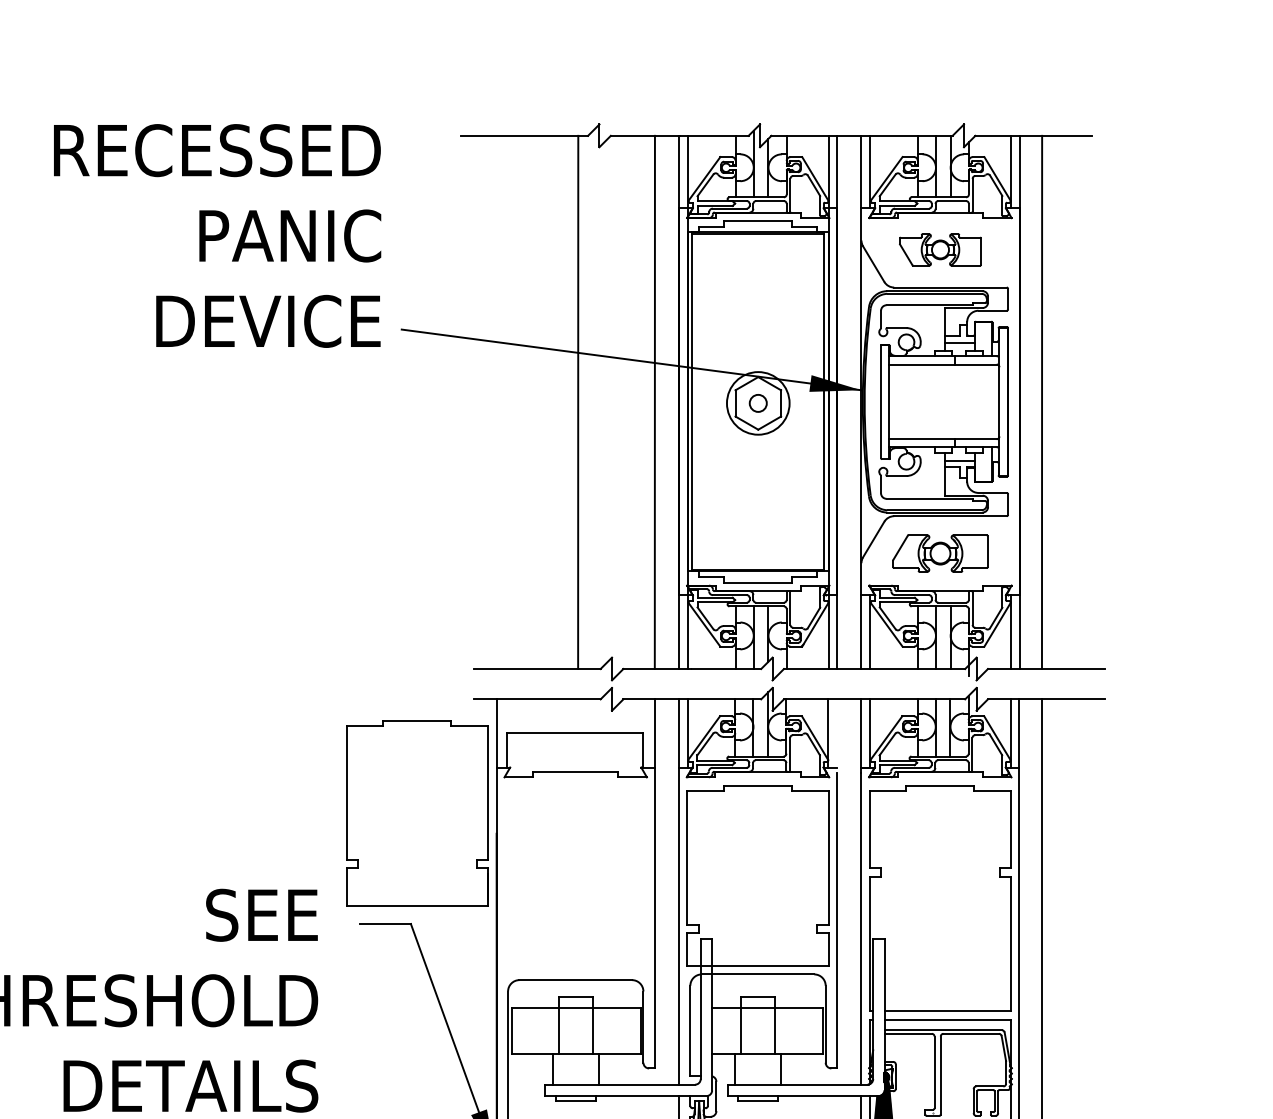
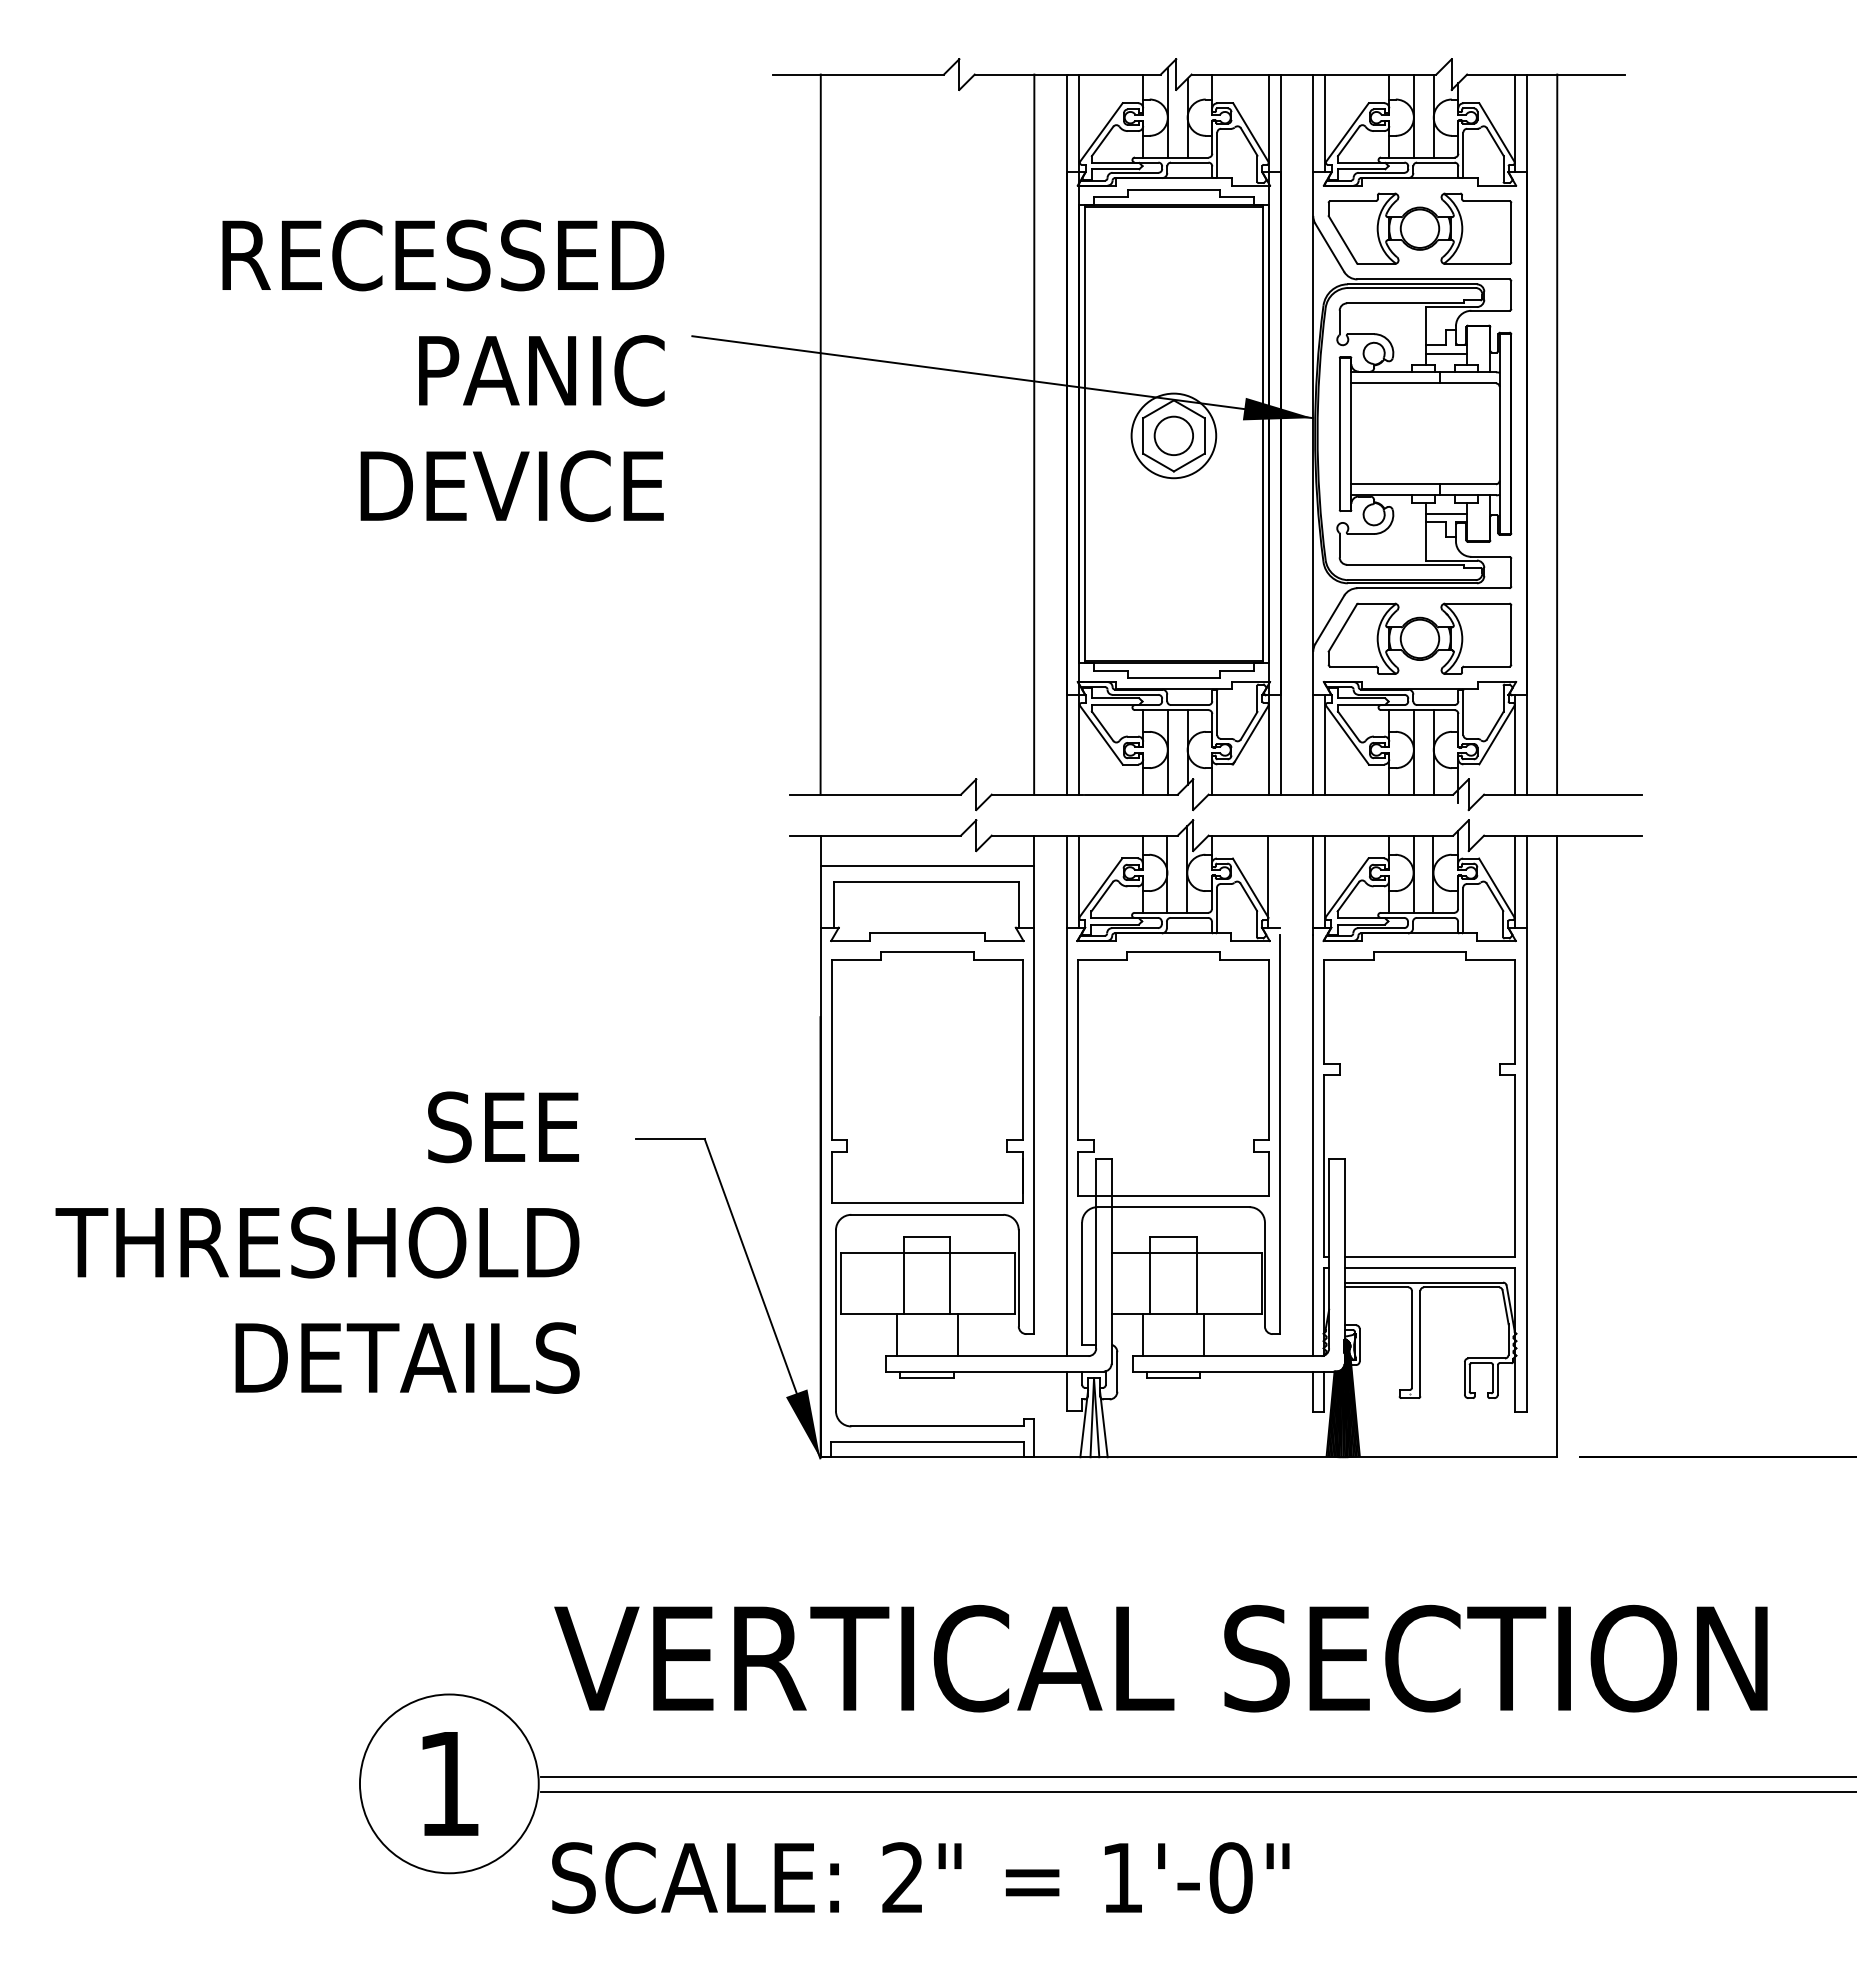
text: (217, 235) -> (443, 370), moved
part: (940, 249) -> (1419, 228), size x1.67
line: (578, 402) -> (820, 434), moved
circle: (757, 403) -> (1173, 435), size x1.67
part: (940, 553) -> (1419, 638), size x1.43
line: (575, 722) -> (927, 866), added
part: (417, 813) -> (927, 1077), moved

